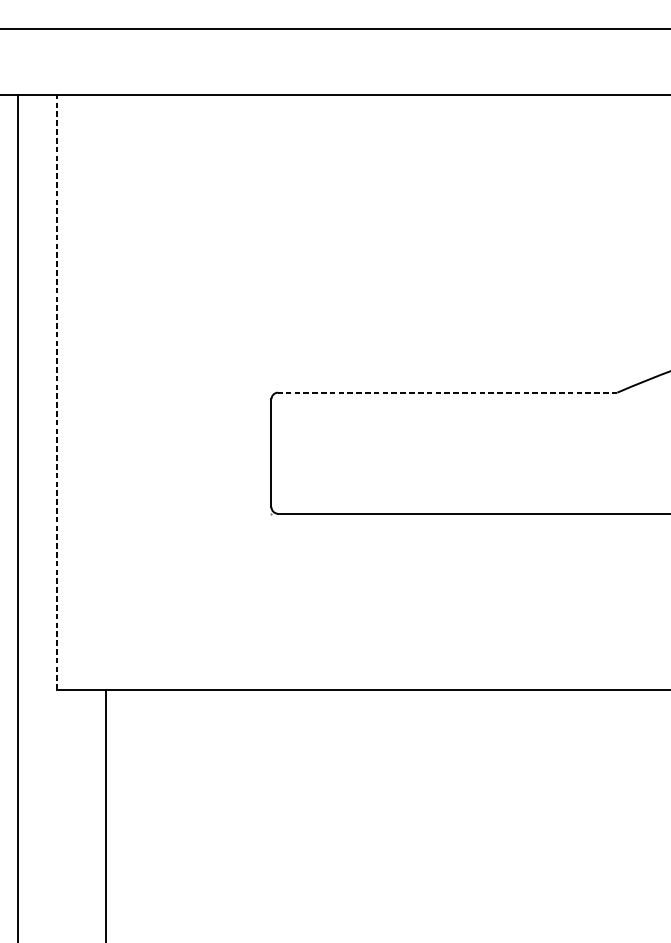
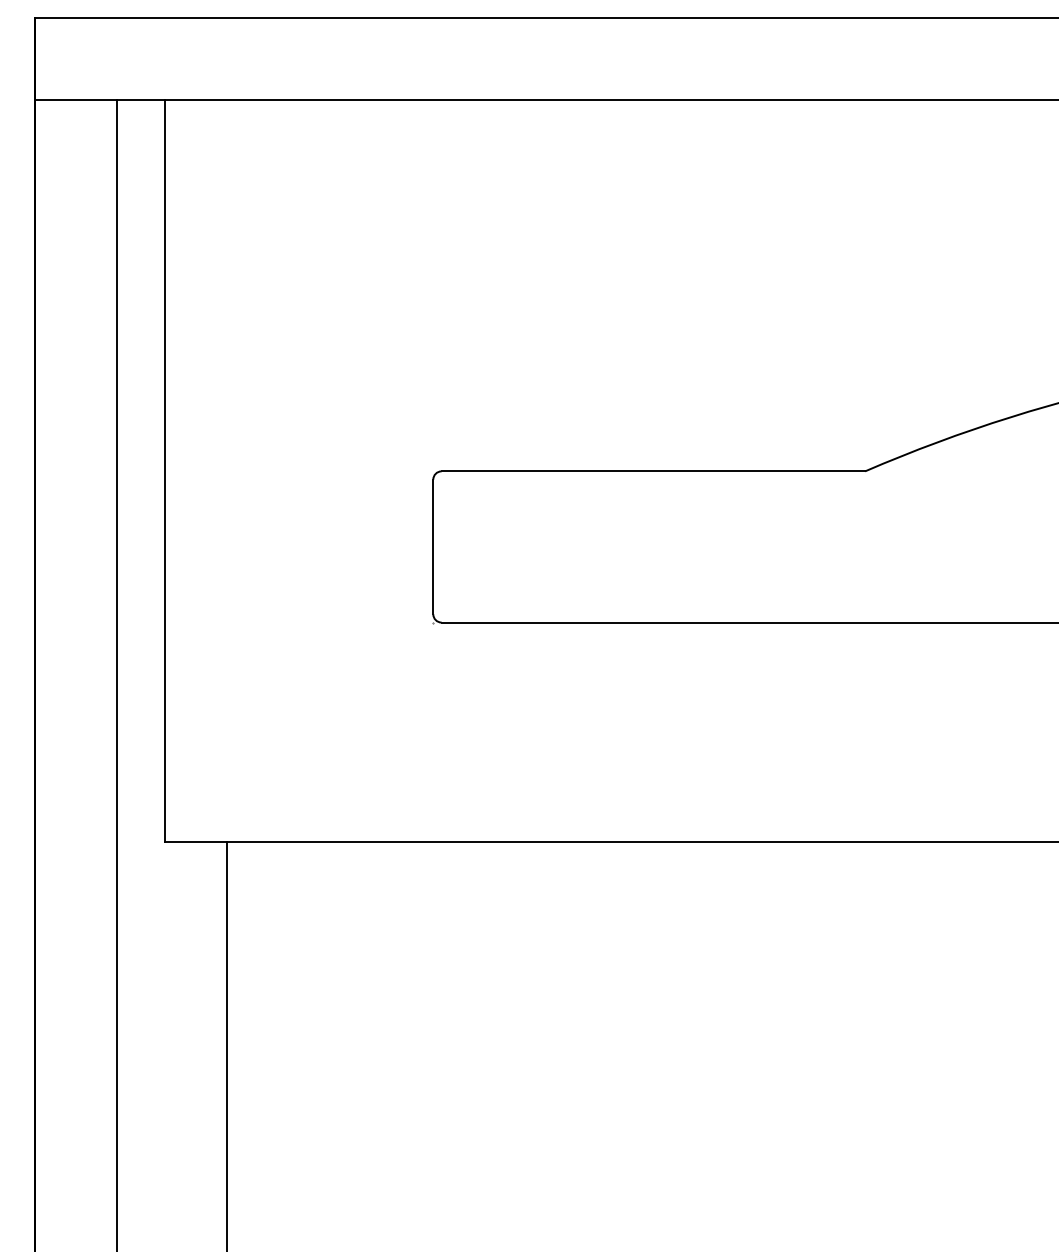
line: (56, 391) -> (165, 470), dashed -> solid
line: (447, 392) -> (653, 471), dashed -> solid

